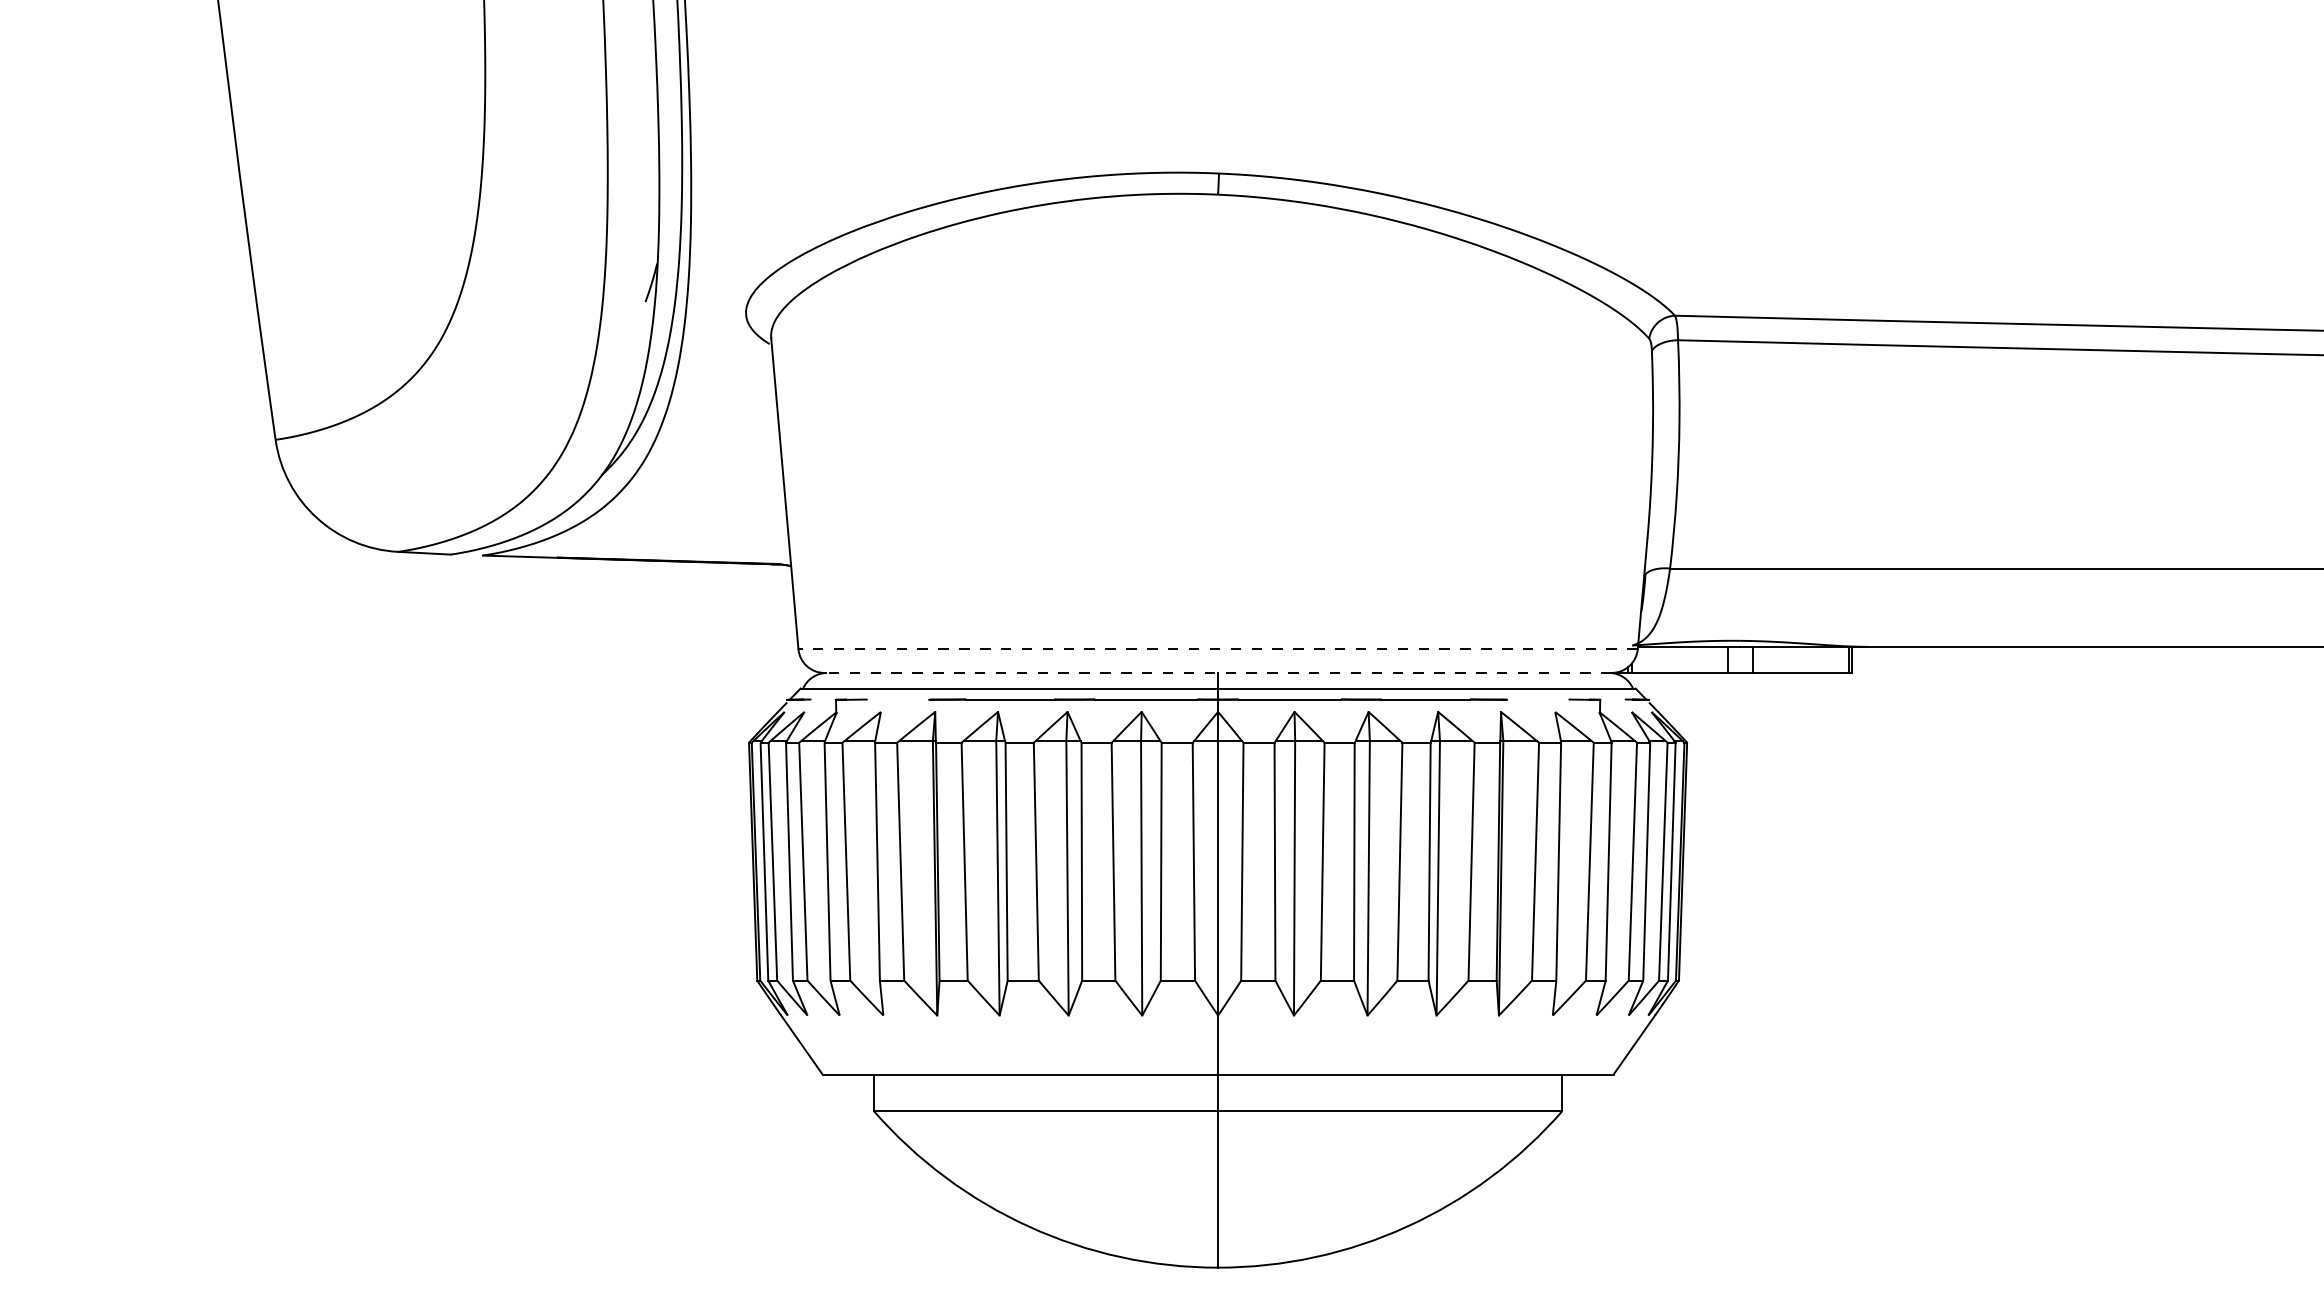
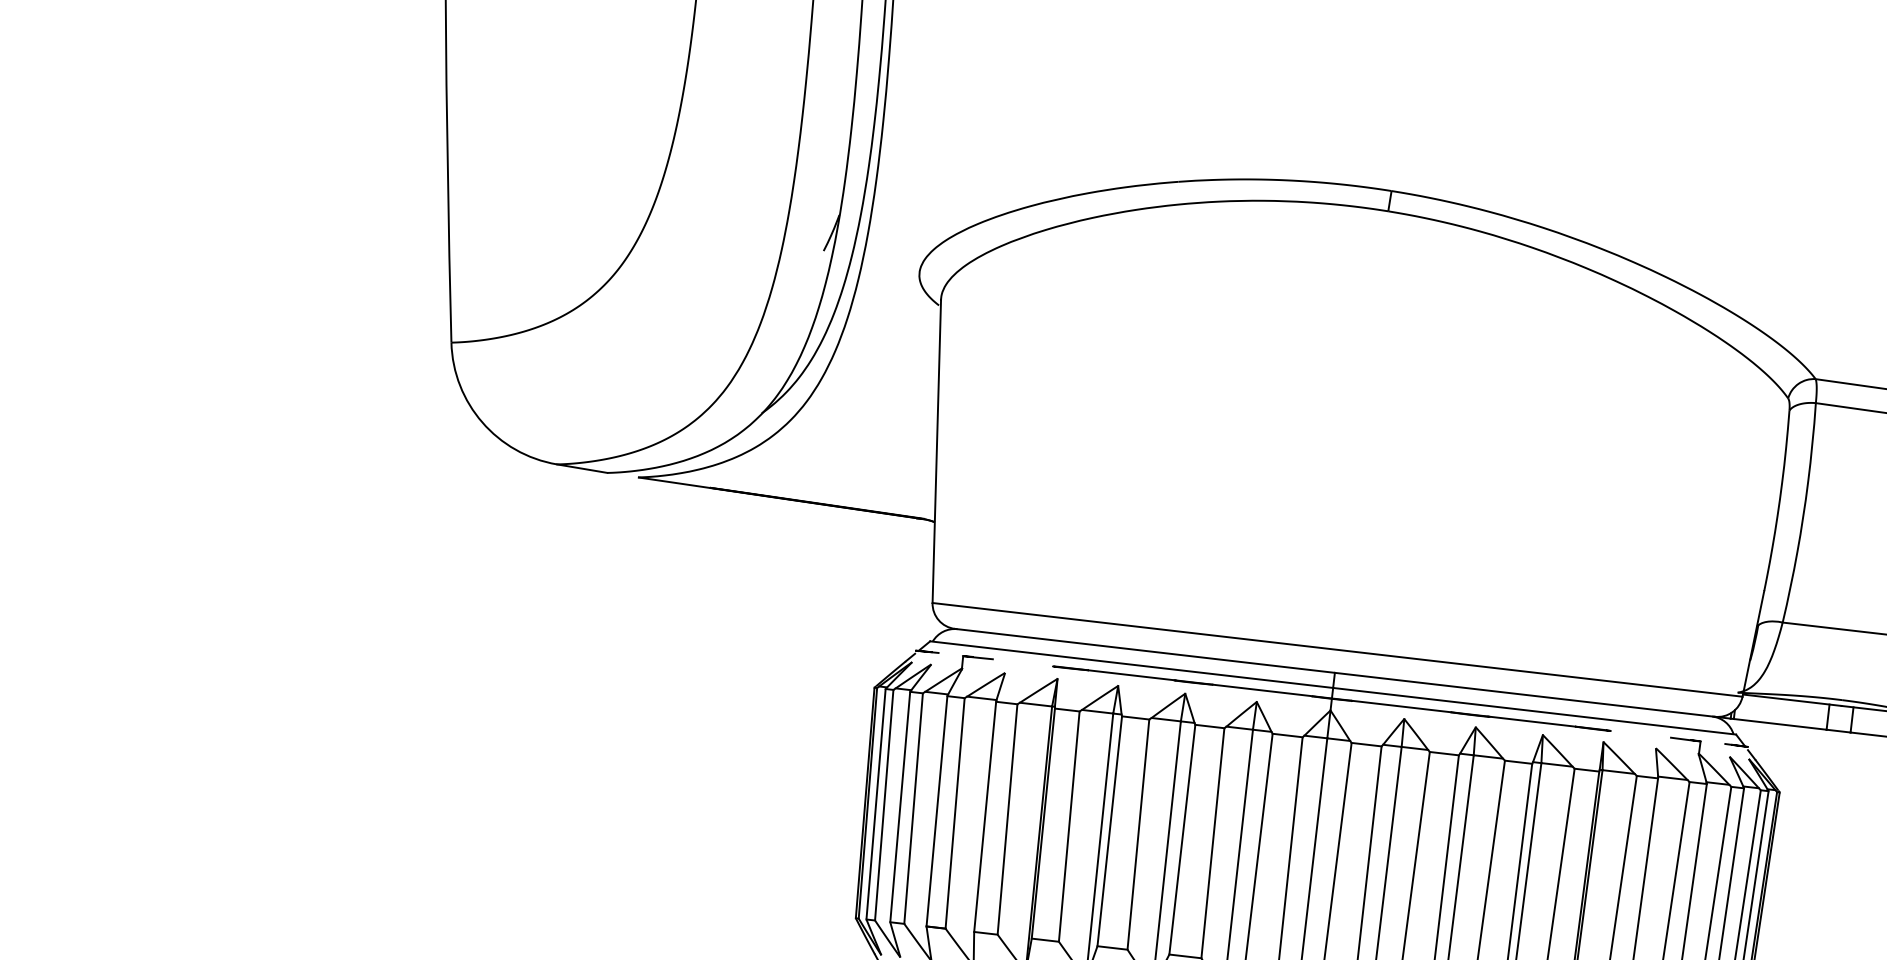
line: (1218, 649) -> (1337, 650), dashed -> solid
line: (1218, 672) -> (1335, 672), dashed -> solid

